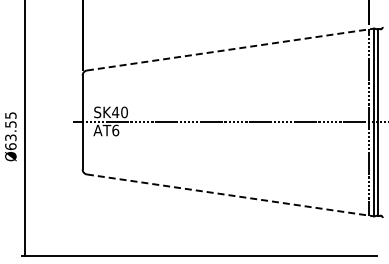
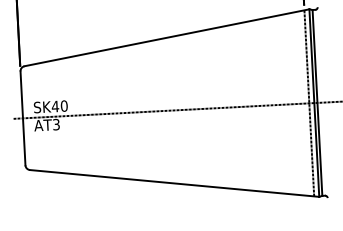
line: (231, 49) -> (167, 37), dashed -> solid
text: (115, 130) -> (56, 124), AT6 -> AT3
line: (231, 195) -> (175, 183), dashed -> solid

